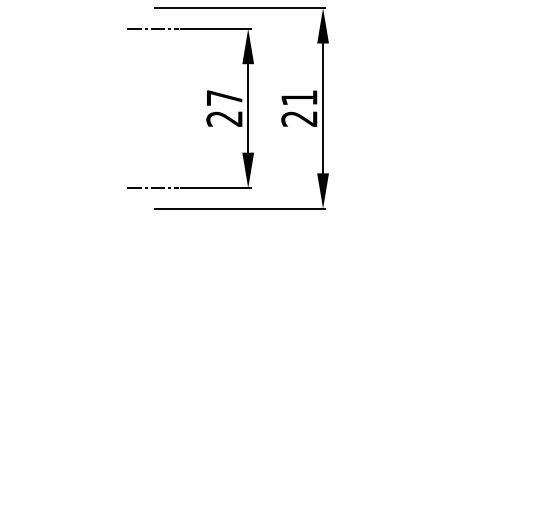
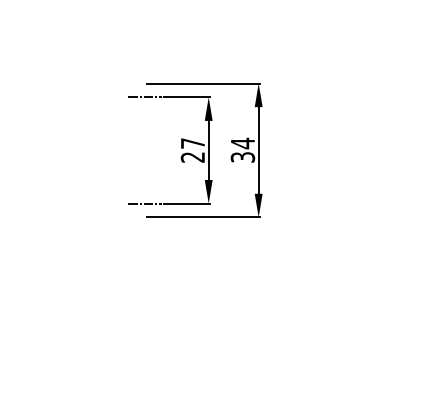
text: (300, 106) -> (243, 149), 21 -> 34

